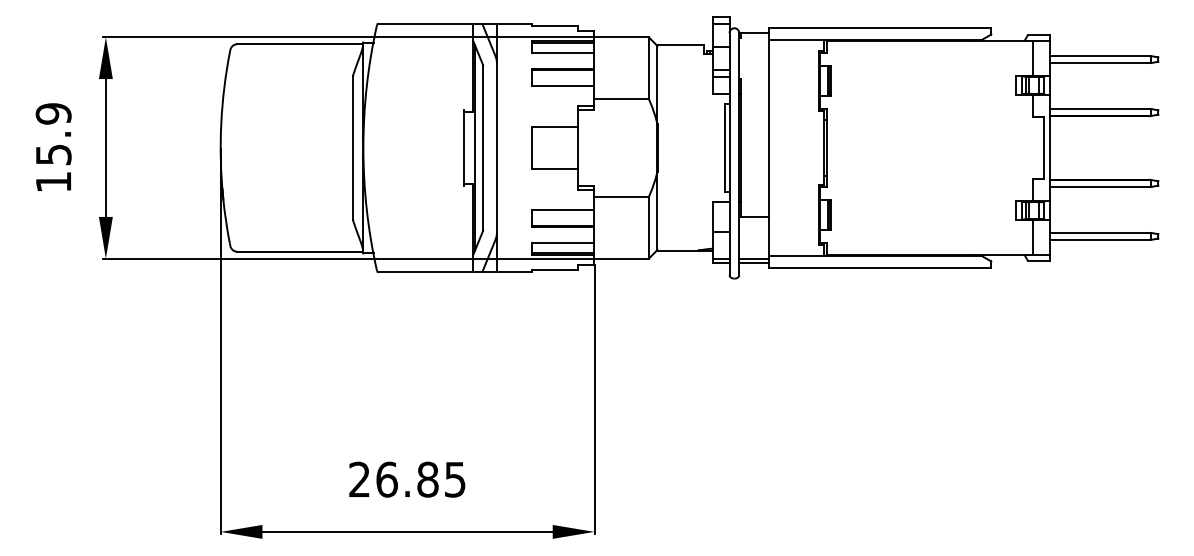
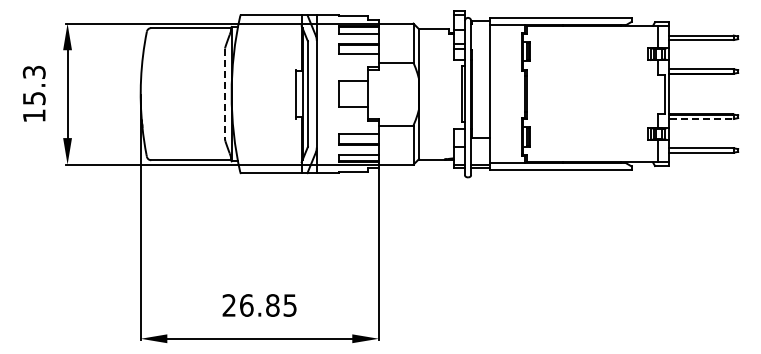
text: (53, 113) -> (34, 72), 15.9 -> 15.3
line: (353, 148) -> (225, 94), solid -> dashed
line: (1102, 187) -> (702, 119), solid -> dashed

